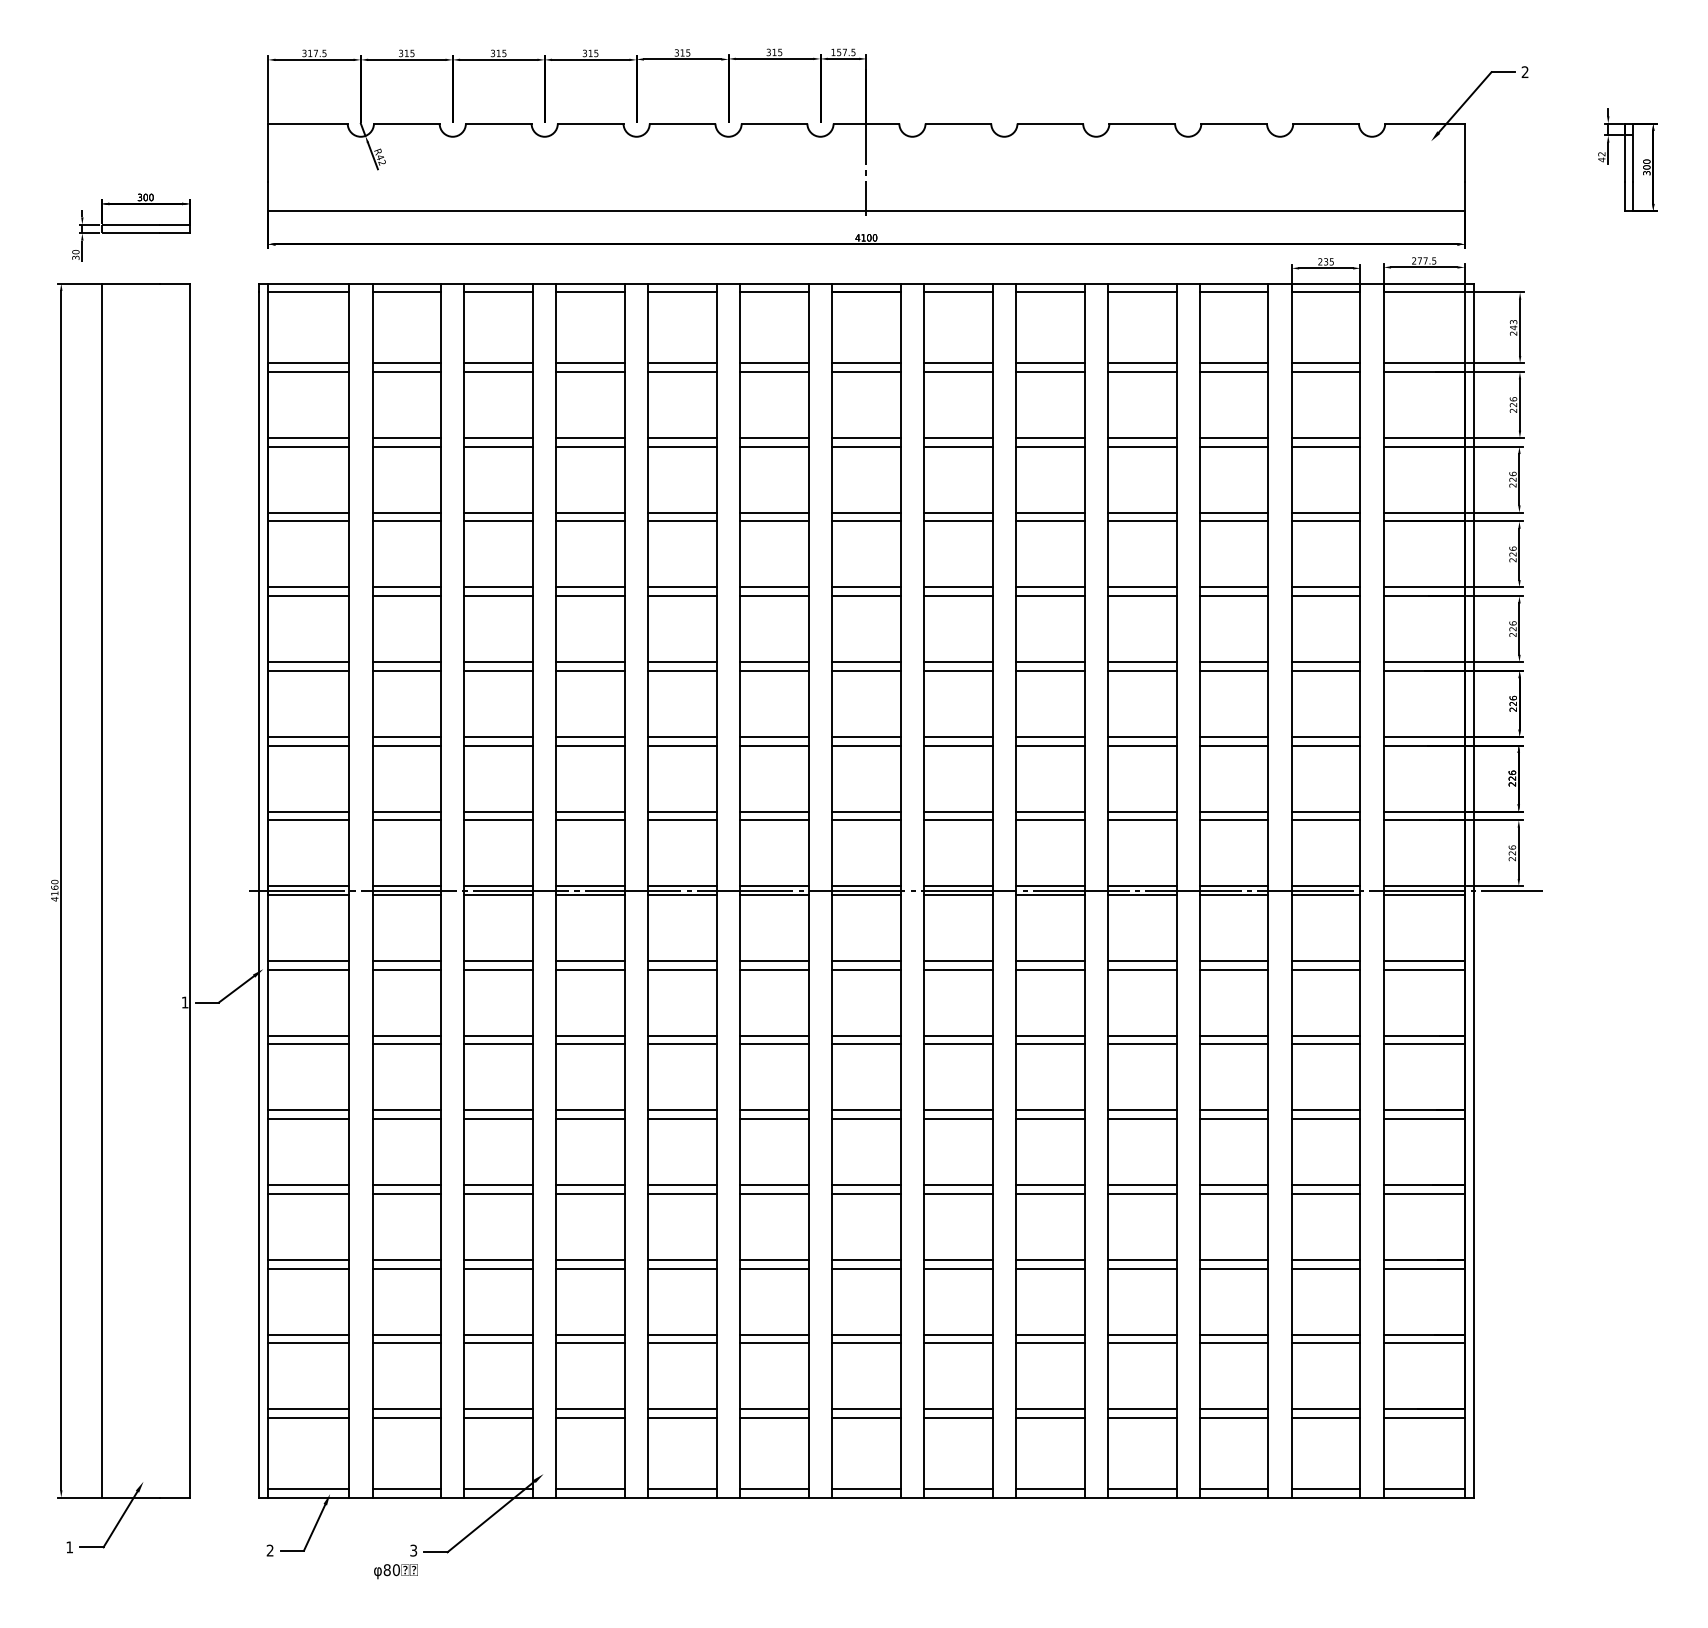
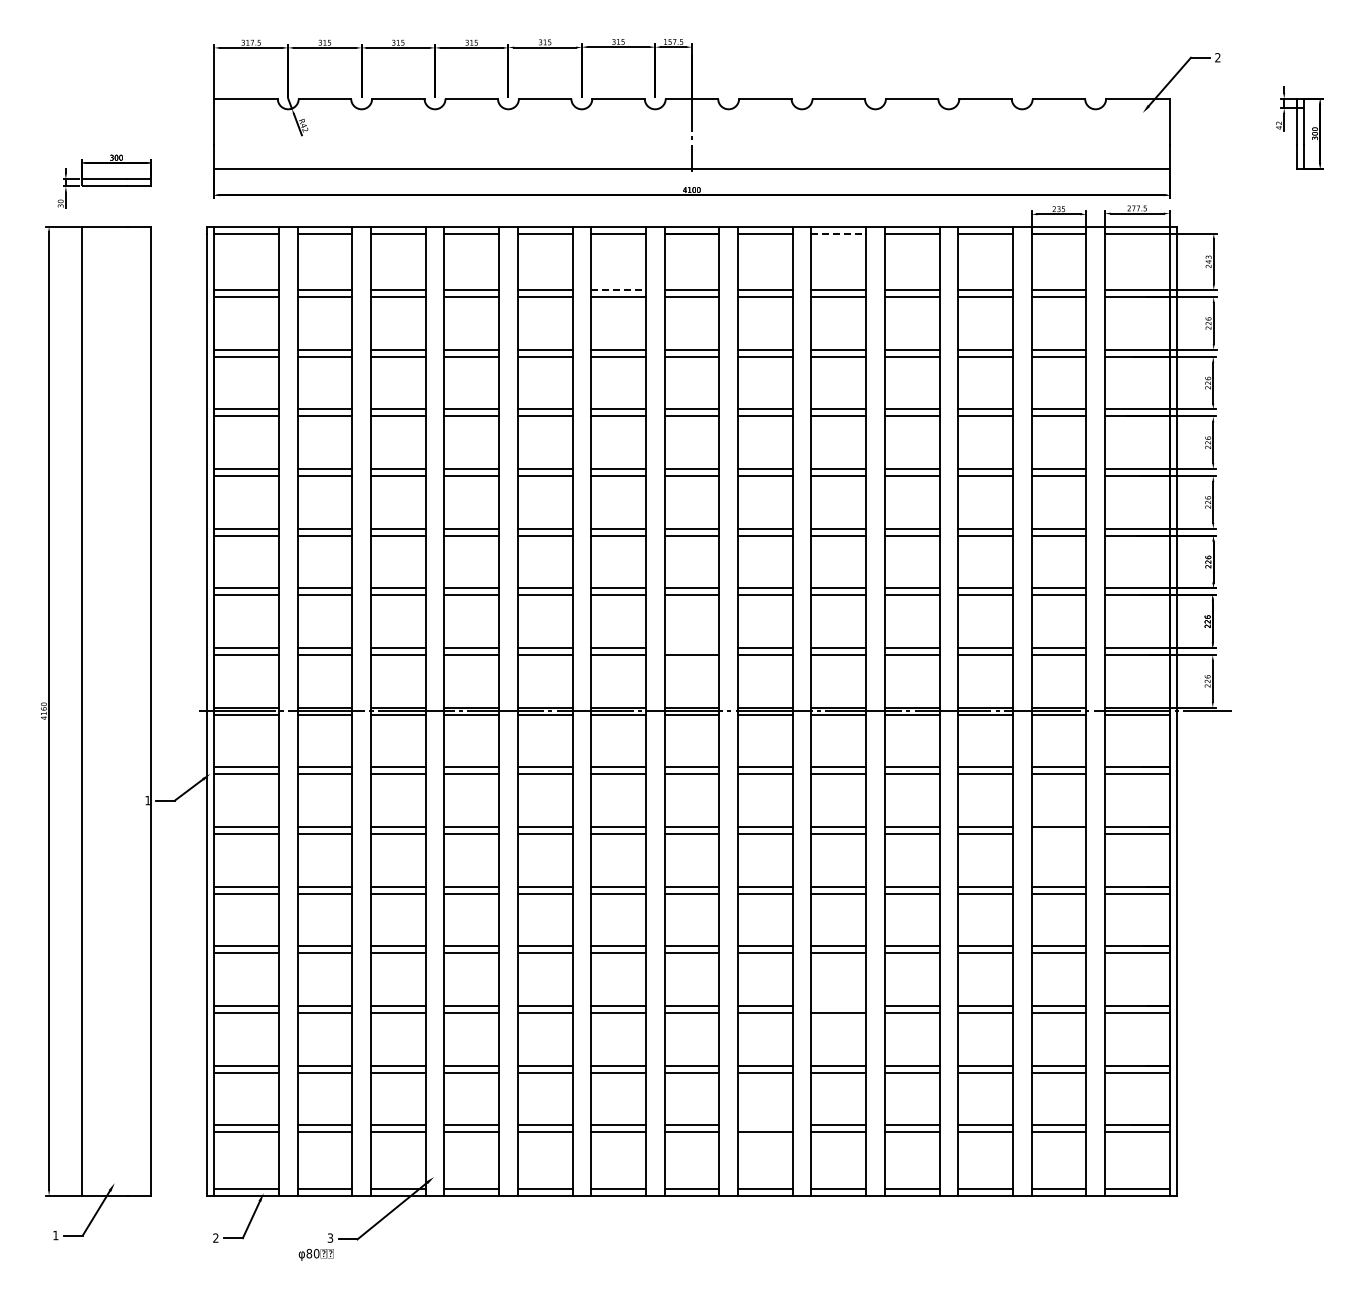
line: (1051, 292) -> (839, 233), solid -> dashed
line: (775, 363) -> (619, 290), solid -> dashed
line: (865, 812) -> (691, 648), removed
line: (1325, 1045) -> (1058, 834), removed
line: (1050, 1259) -> (838, 1005), removed
line: (957, 1409) -> (764, 1125), removed

